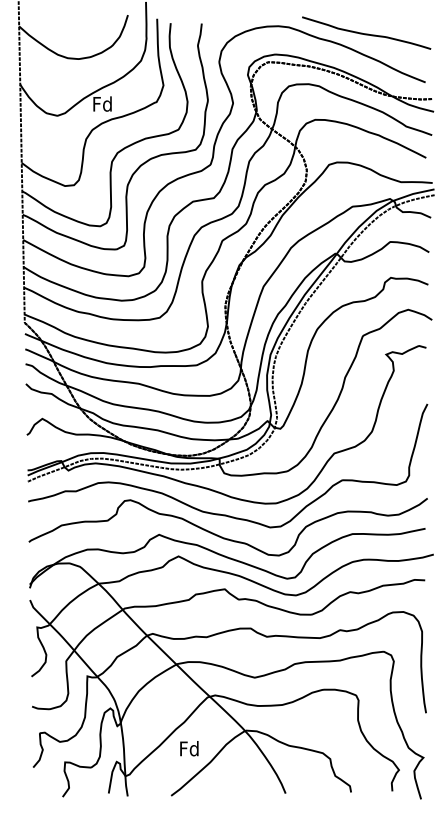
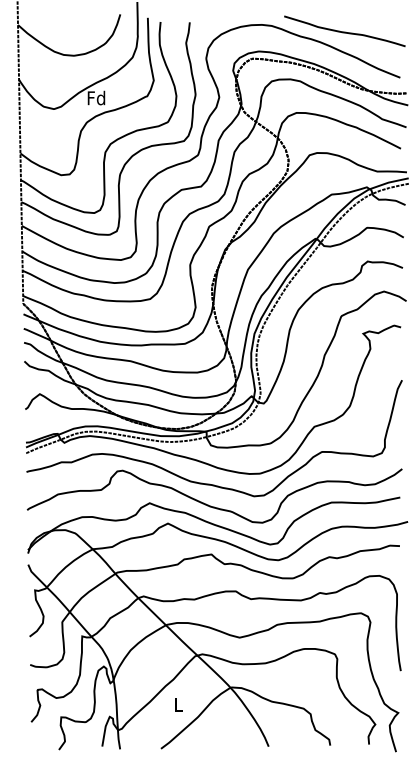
text: (188, 748) -> (177, 704), Fd -> L

